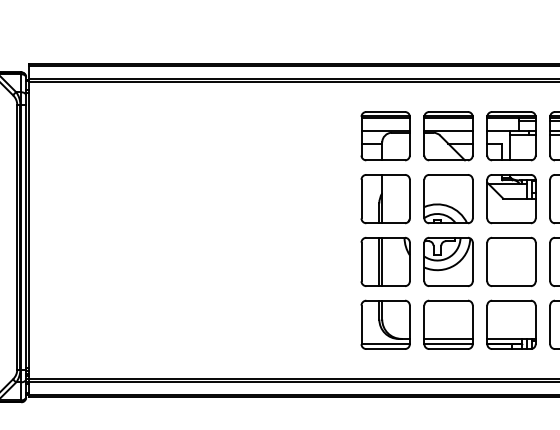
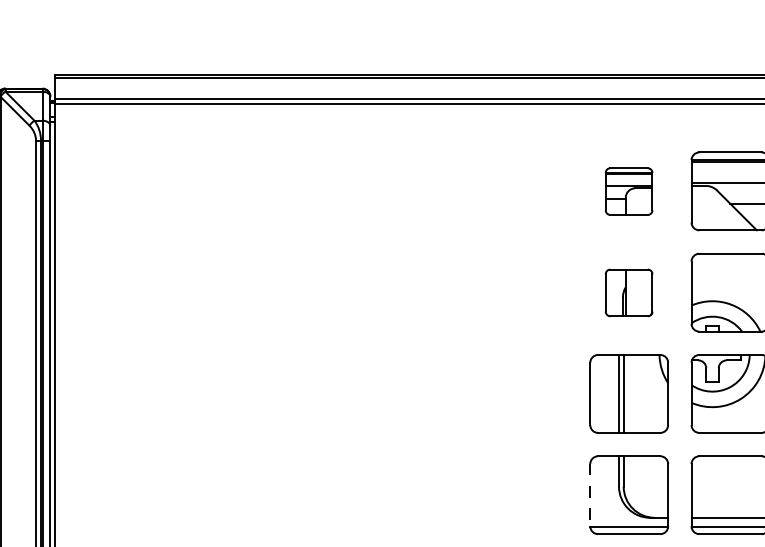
part: (385, 136) -> (628, 191), size x0.6
part: (385, 199) -> (628, 293), size x0.6
line: (361, 325) -> (590, 496), solid -> dashed

